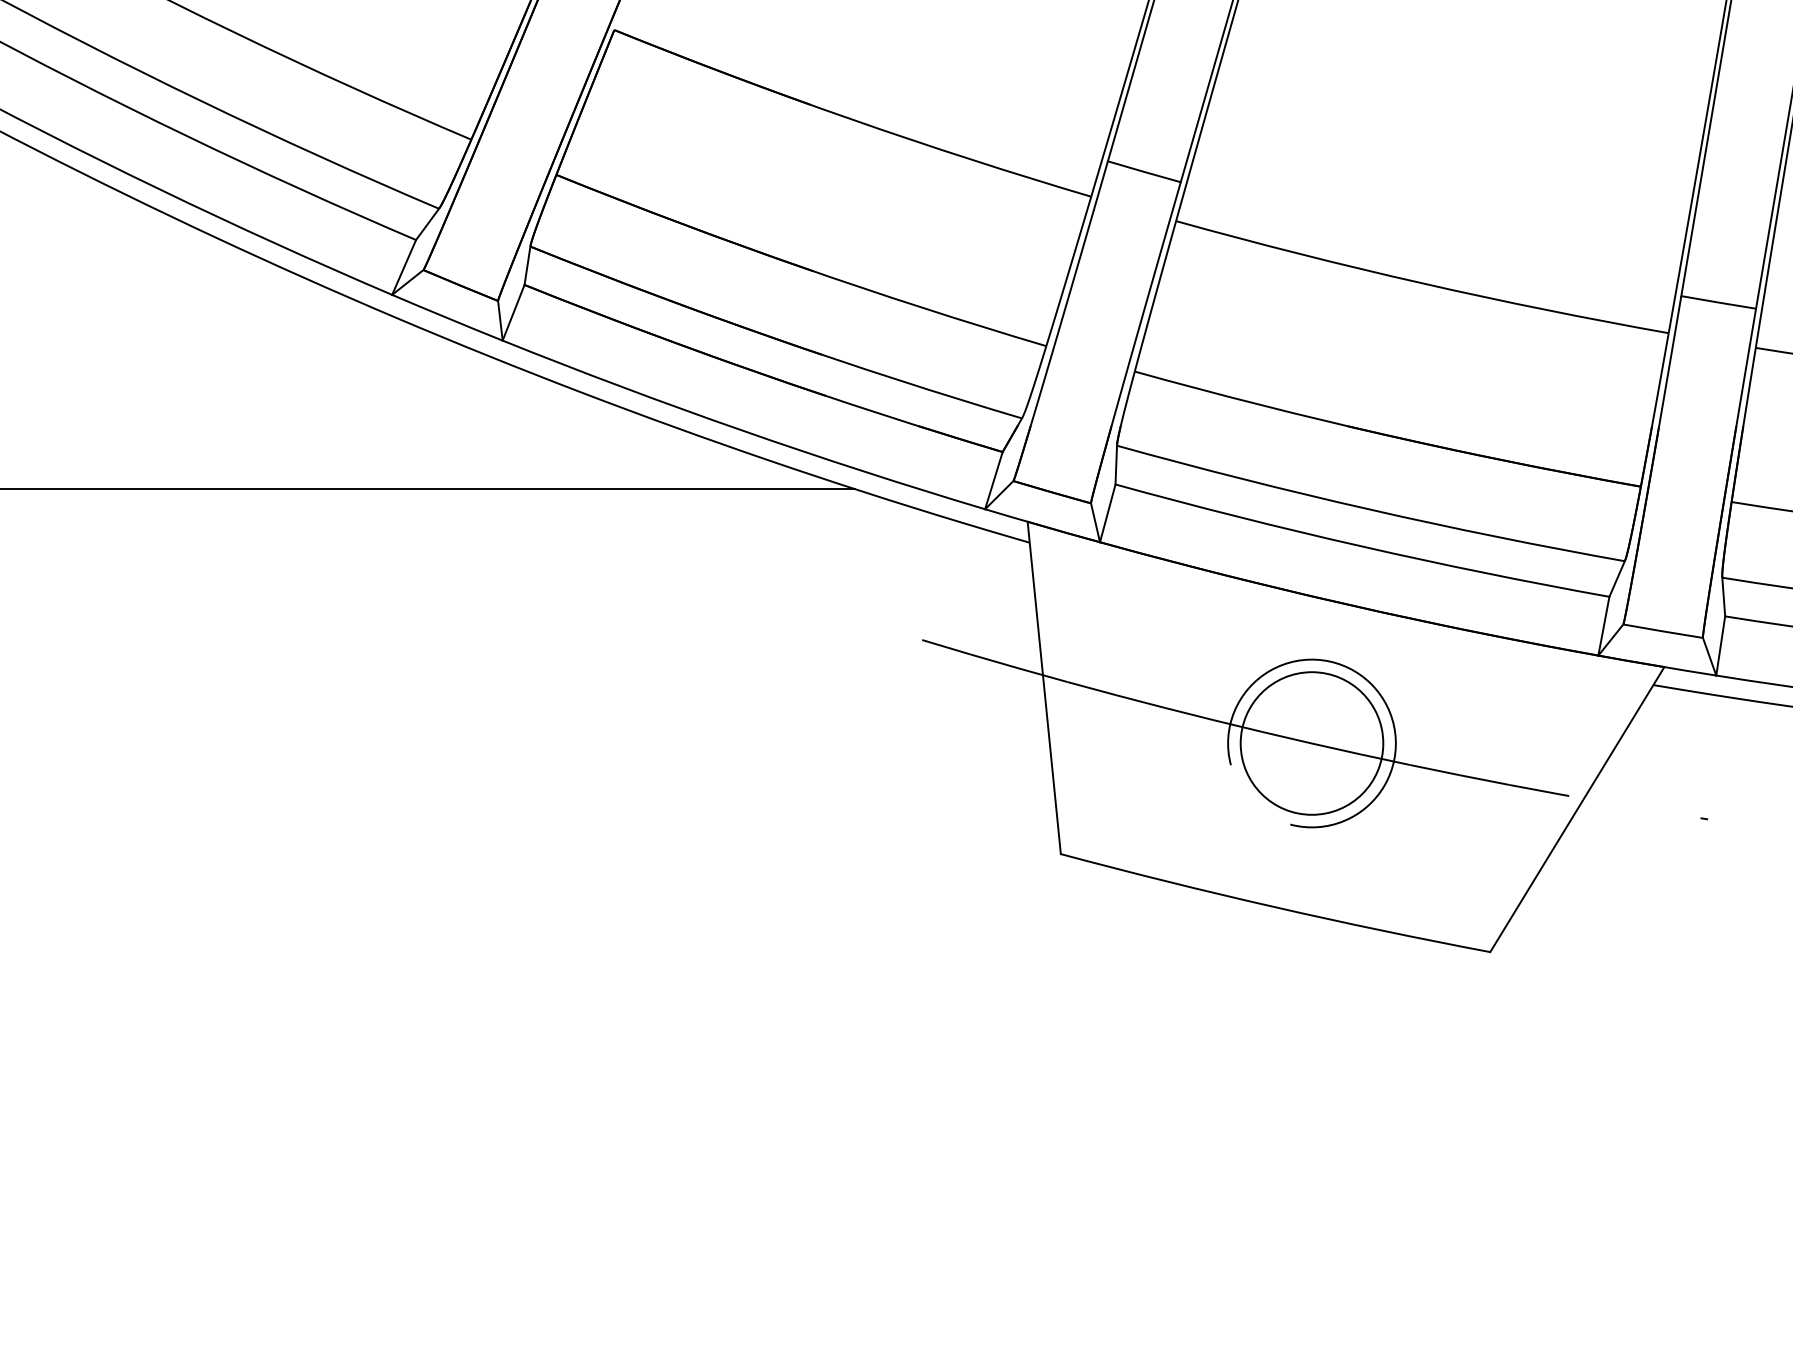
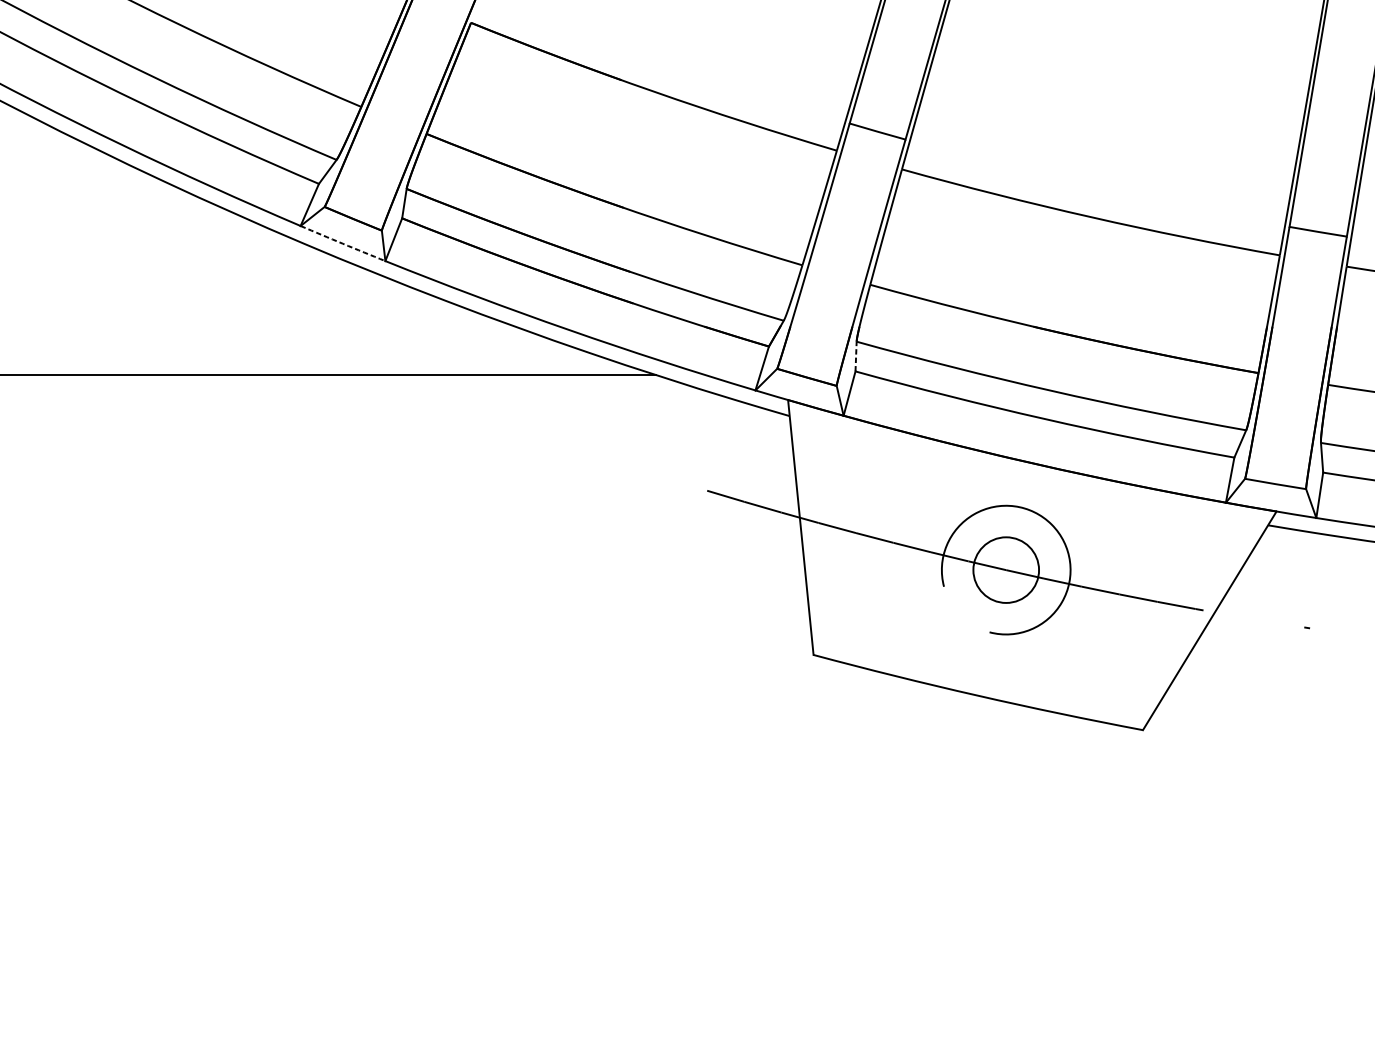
arc: (447, 318) -> (343, 244), solid -> dashed
line: (1116, 464) -> (856, 356), solid -> dashed
circle: (1311, 743) -> (1005, 570), size x0.6

